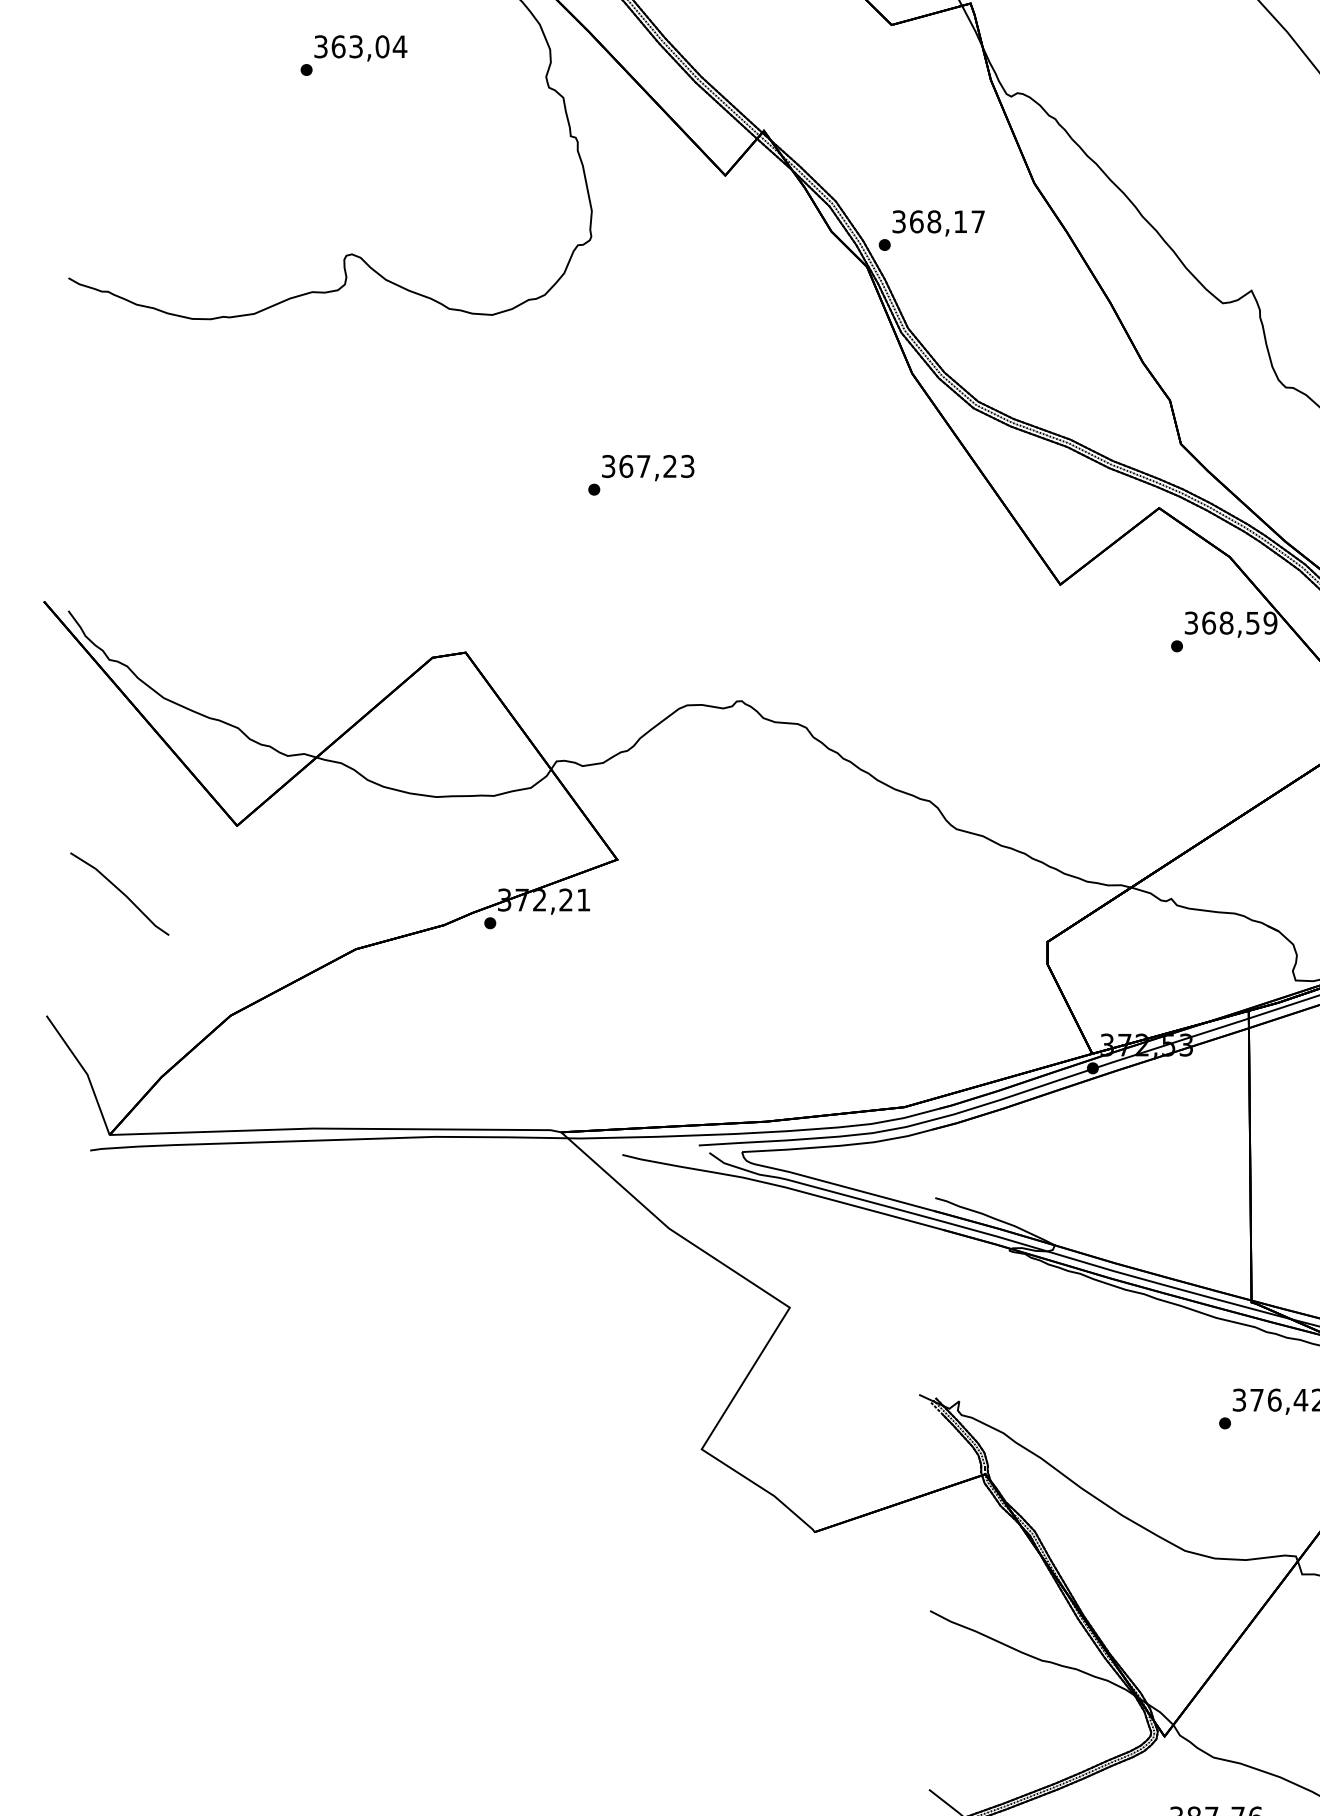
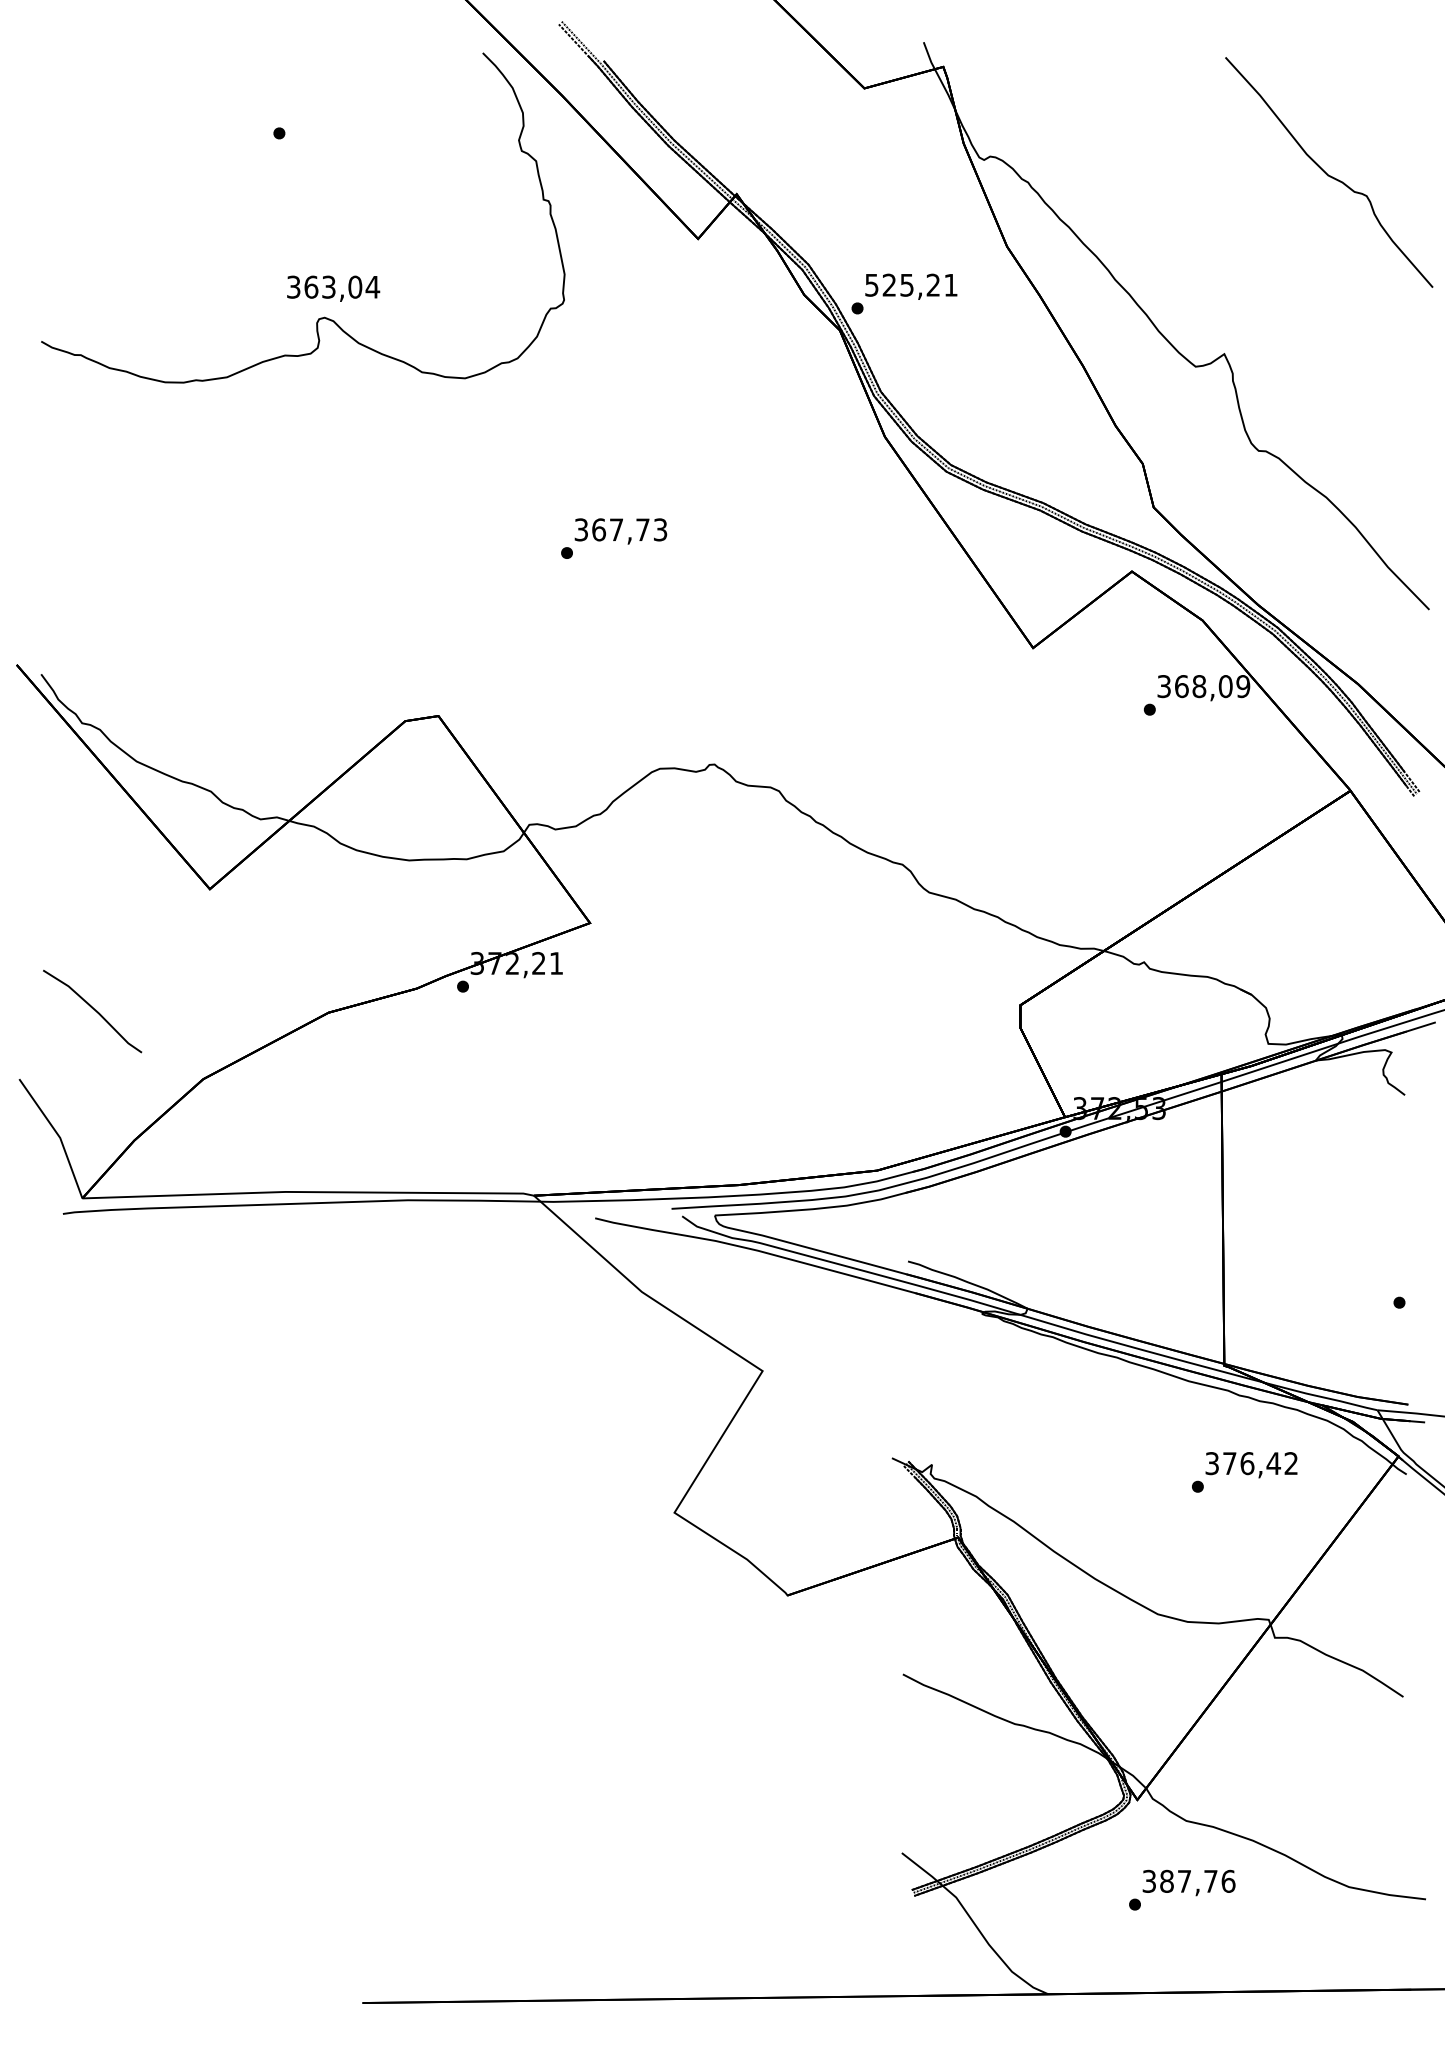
text: (360, 48) -> (333, 288), moved
text: (938, 221) -> (911, 284), 368,17 -> 525,21
text: (669, 466) -> (642, 529), 367,23 -> 367,73
text: (1252, 623) -> (1225, 686), 368,59 -> 368,09
part: (119, 894) -> (92, 1011), moved

